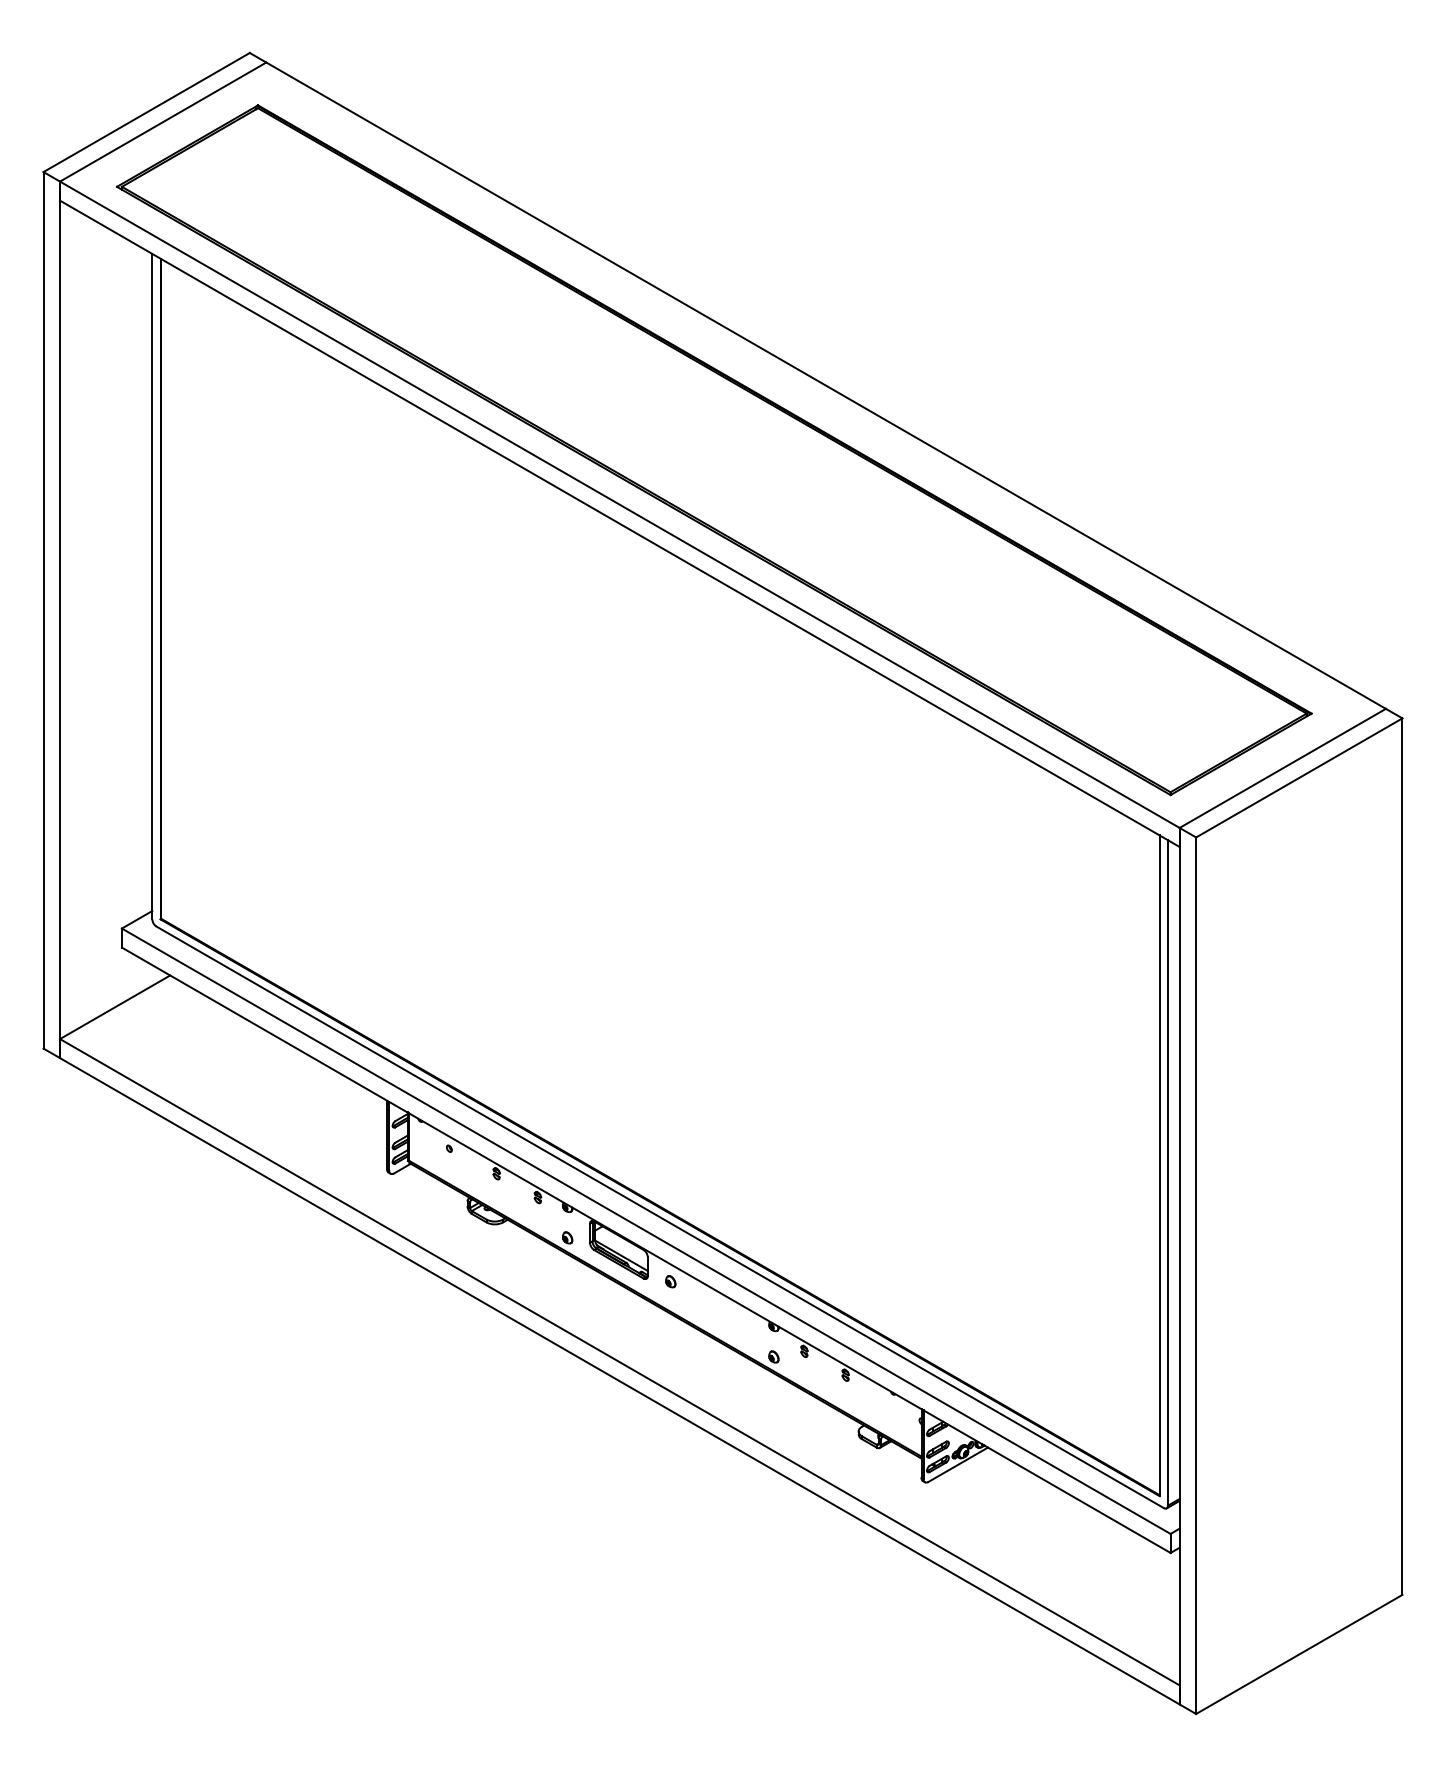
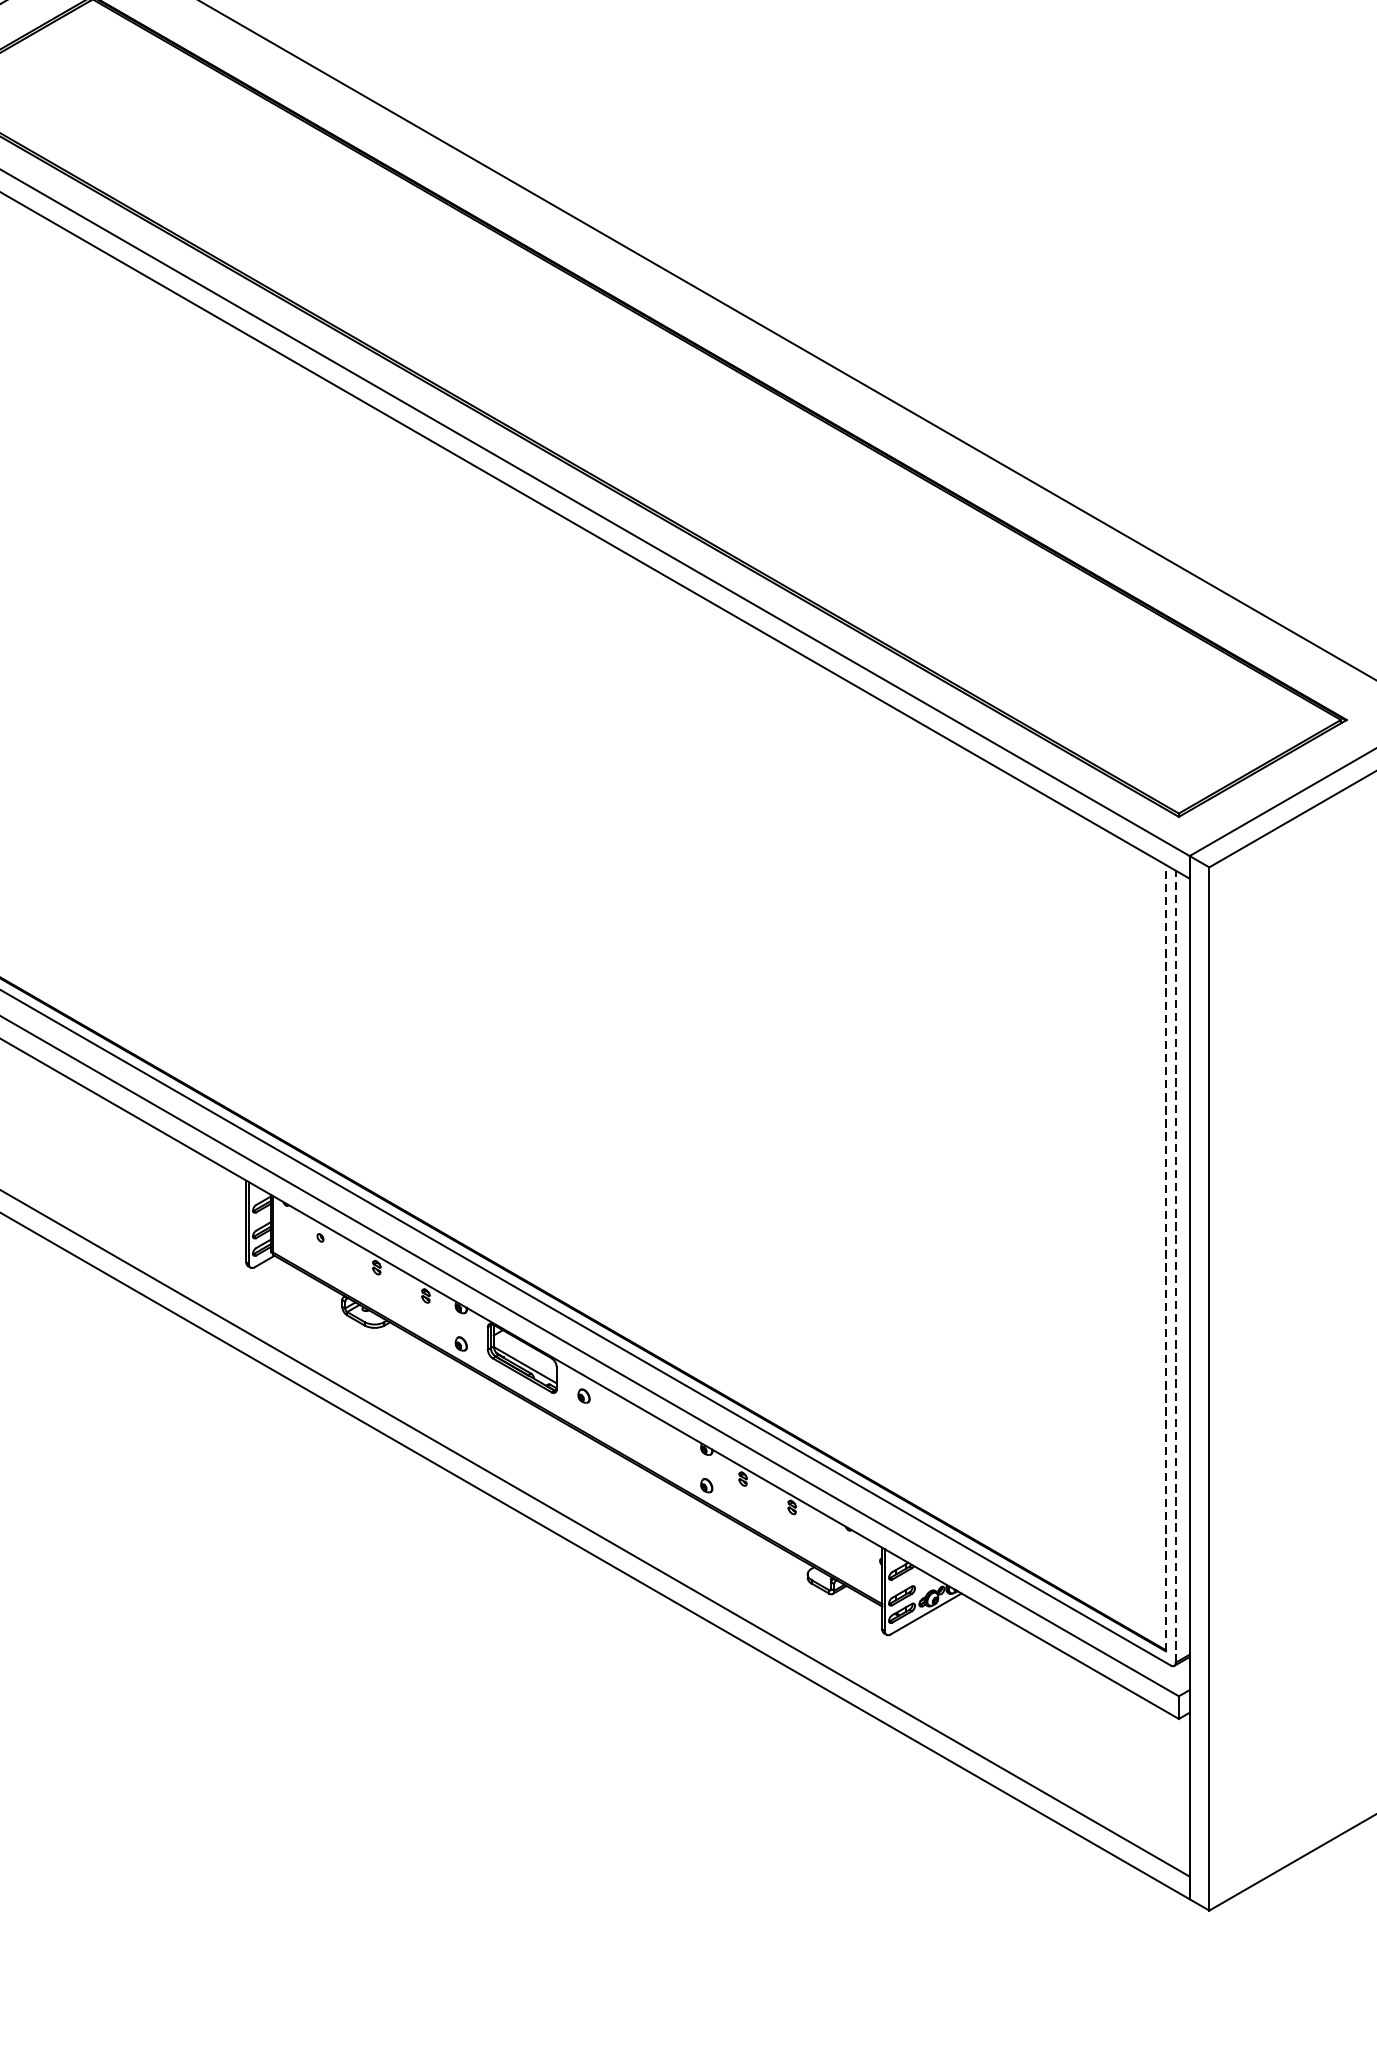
line: (1159, 1165) -> (1165, 1257), solid -> dashed
line: (1167, 1172) -> (1175, 1266), solid -> dashed

